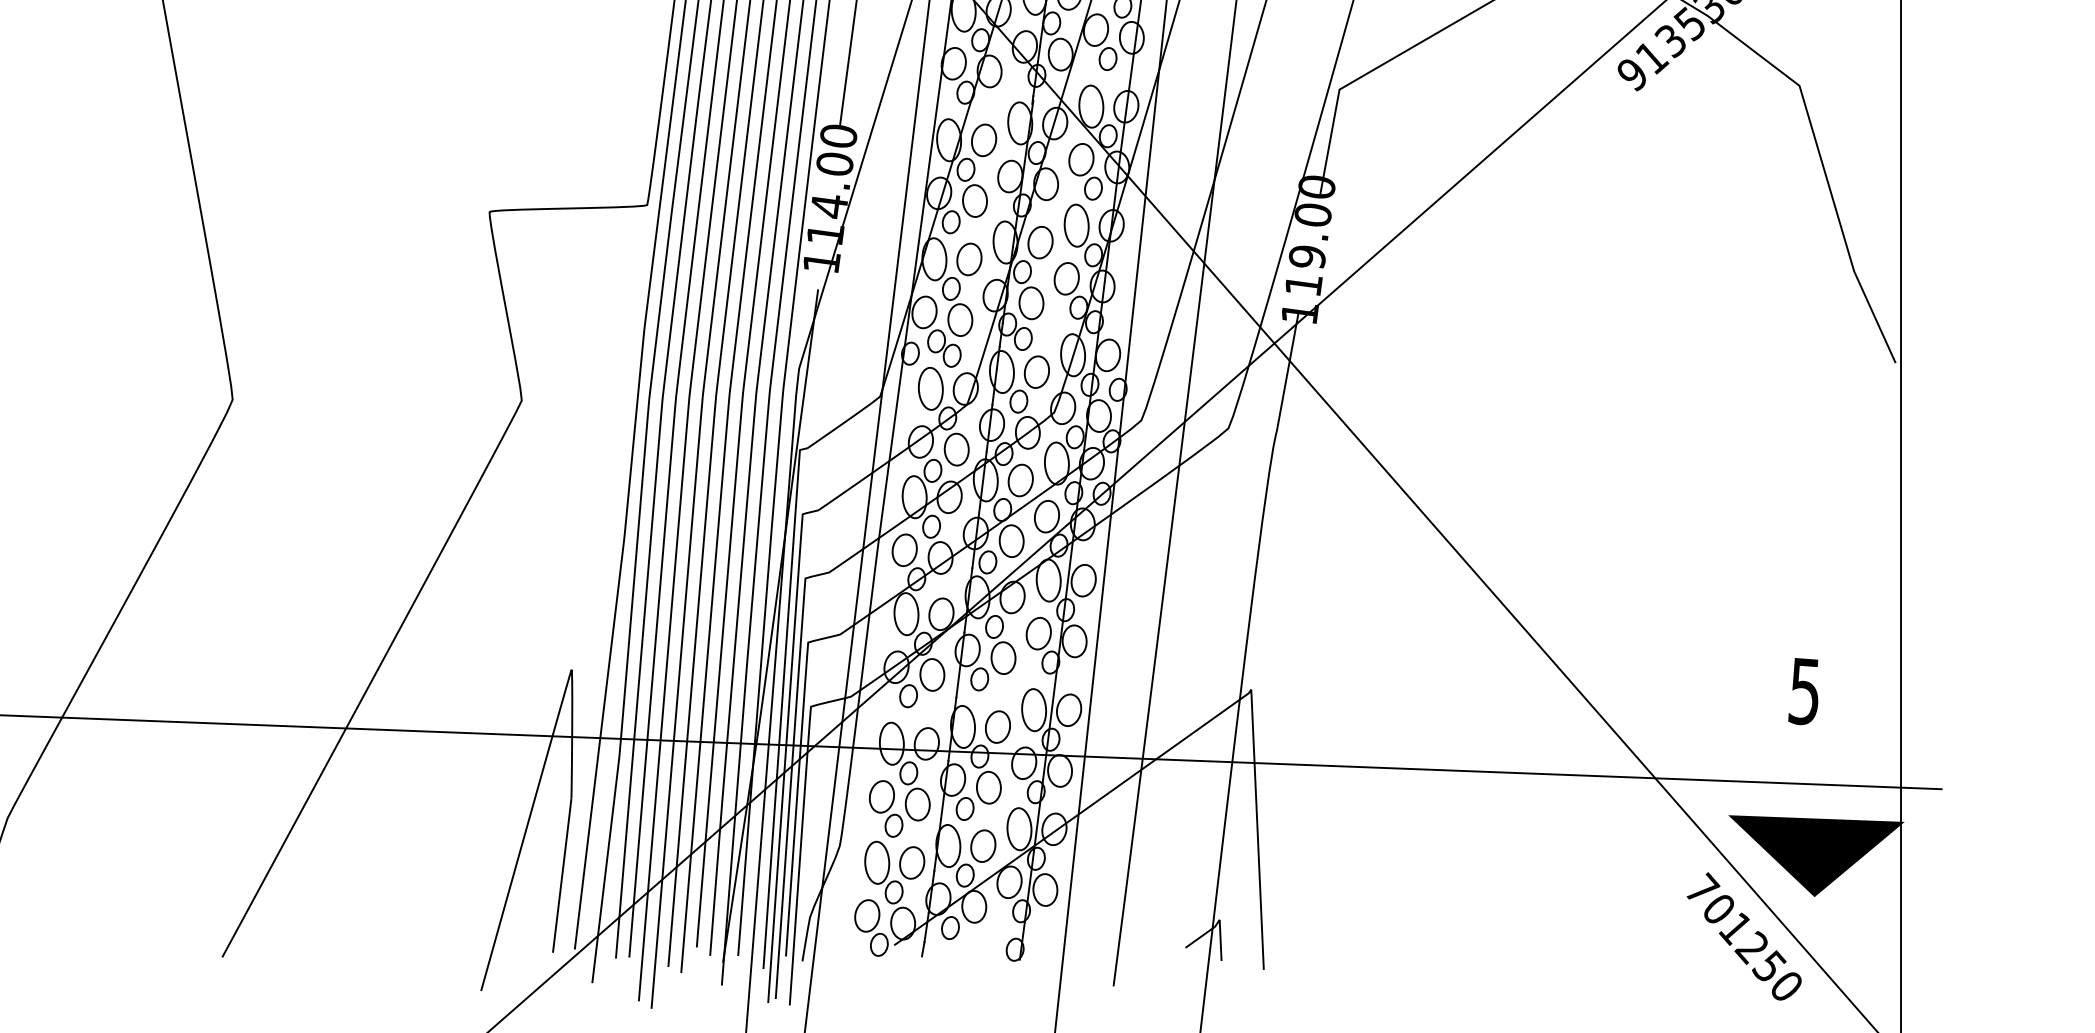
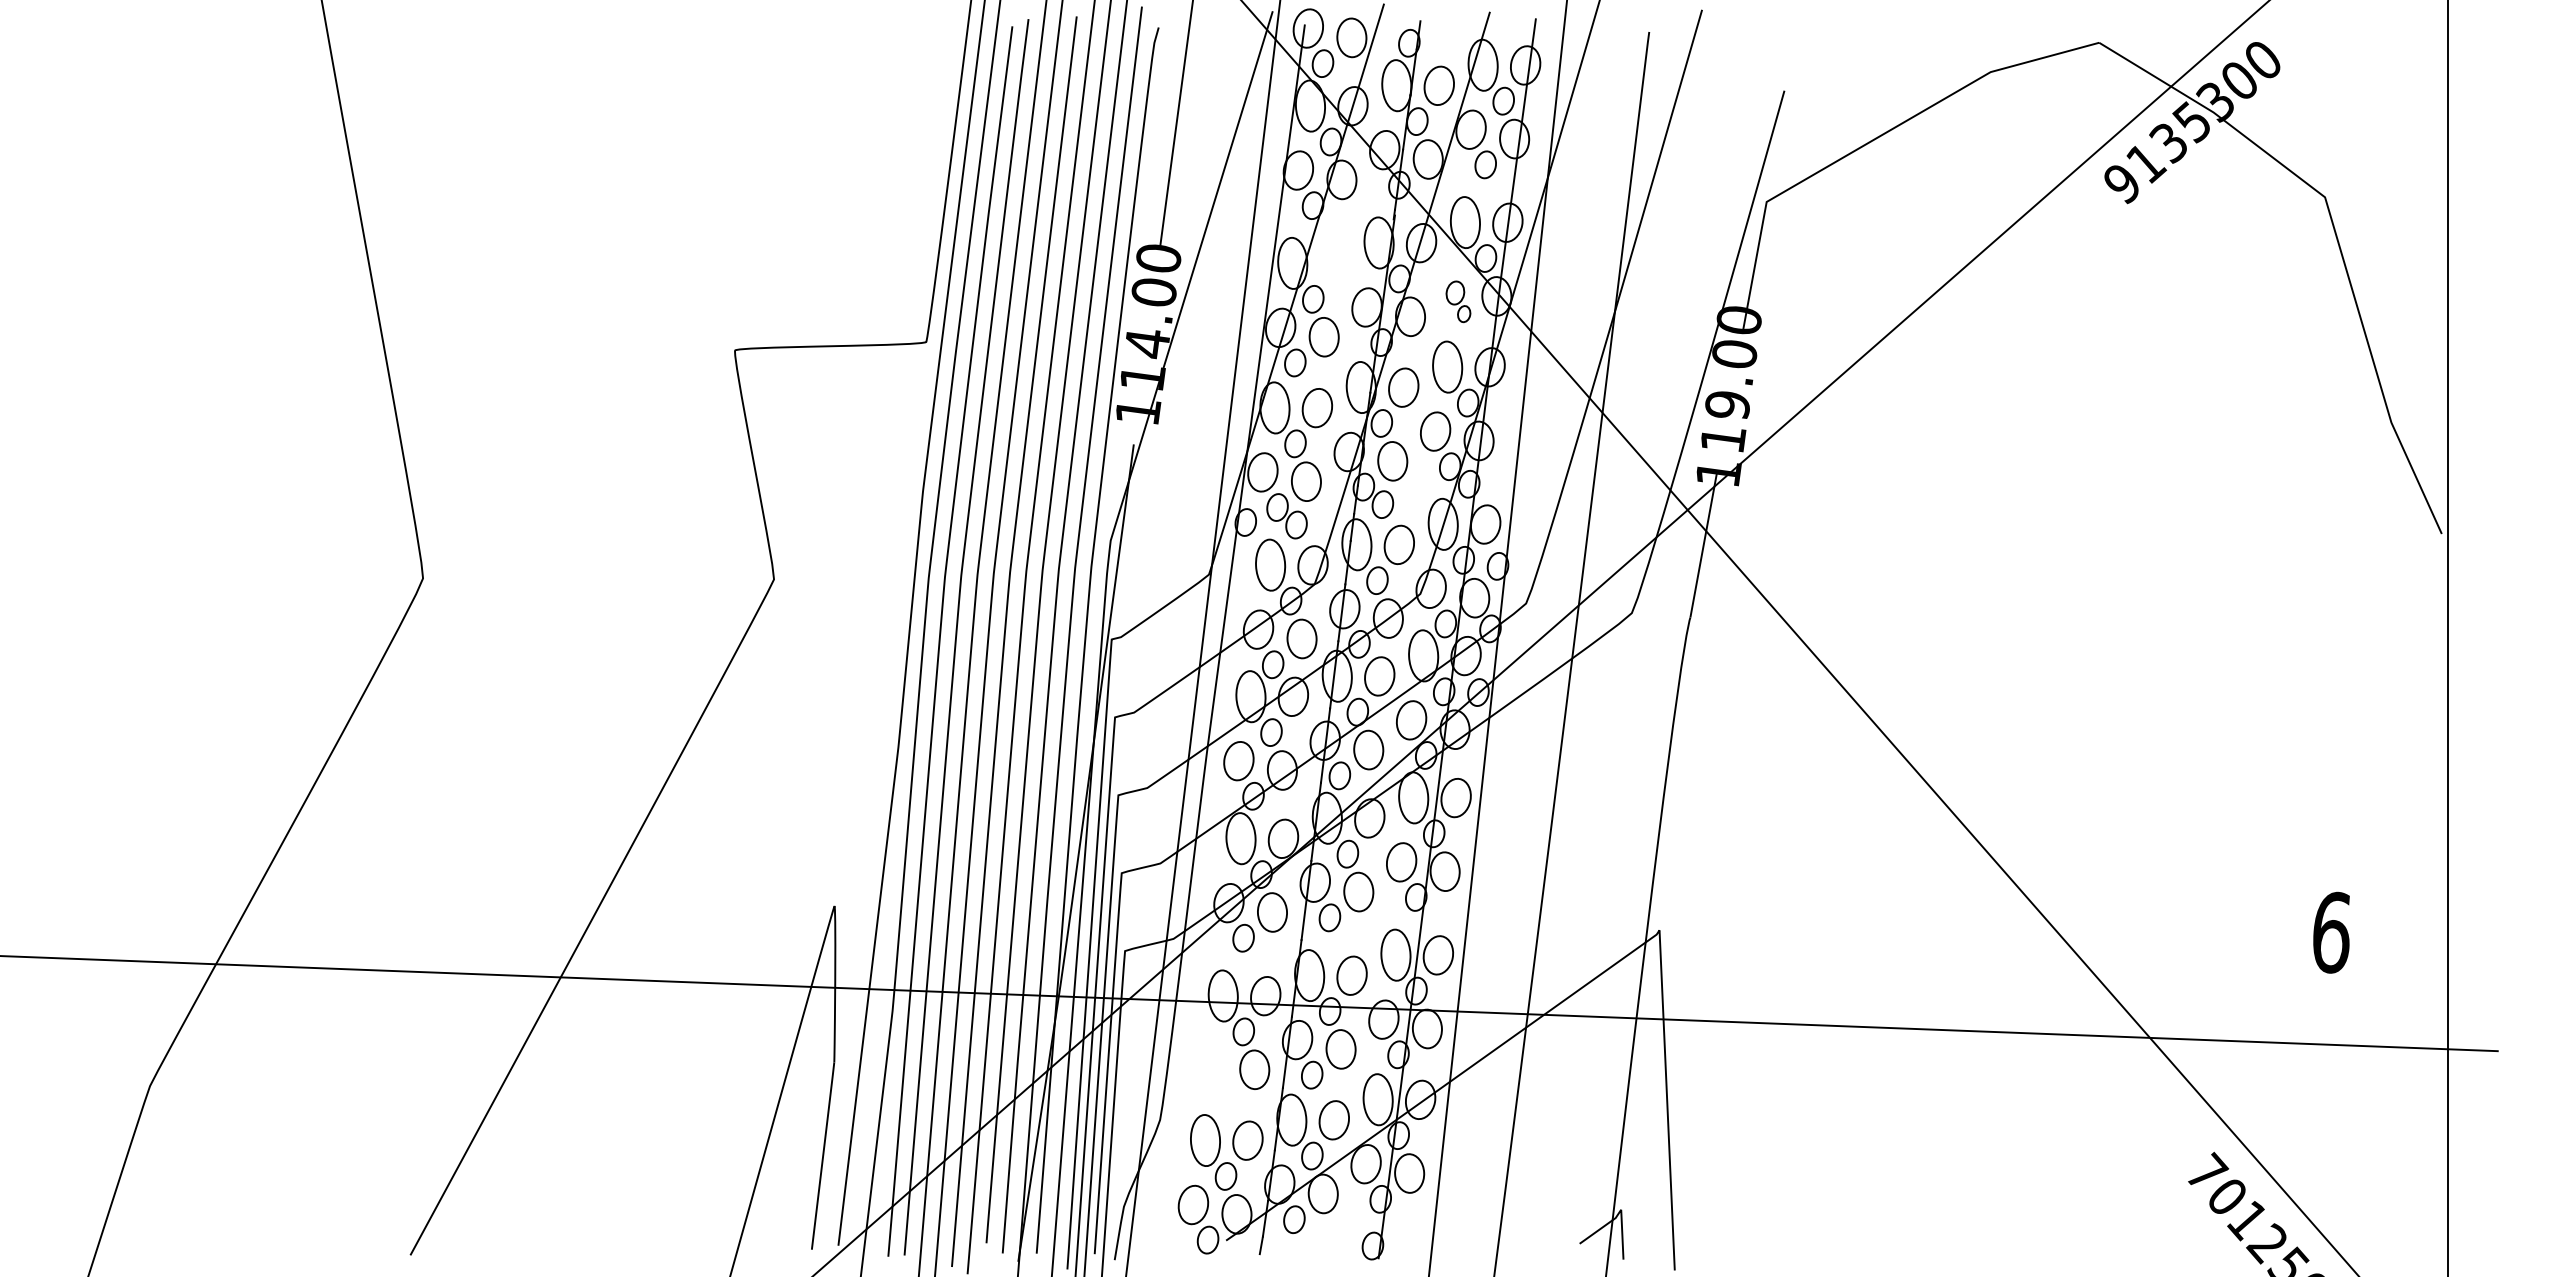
part: (983, 140) -> (1334, 263), removed
part: (1085, 171) -> (1458, 301), size x0.6
text: (1804, 691) -> (2330, 932), 5 -> 6
part: (886, 808) -> (1216, 1074), removed
fill: (1816, 856) -> (2345, 1132), removed

